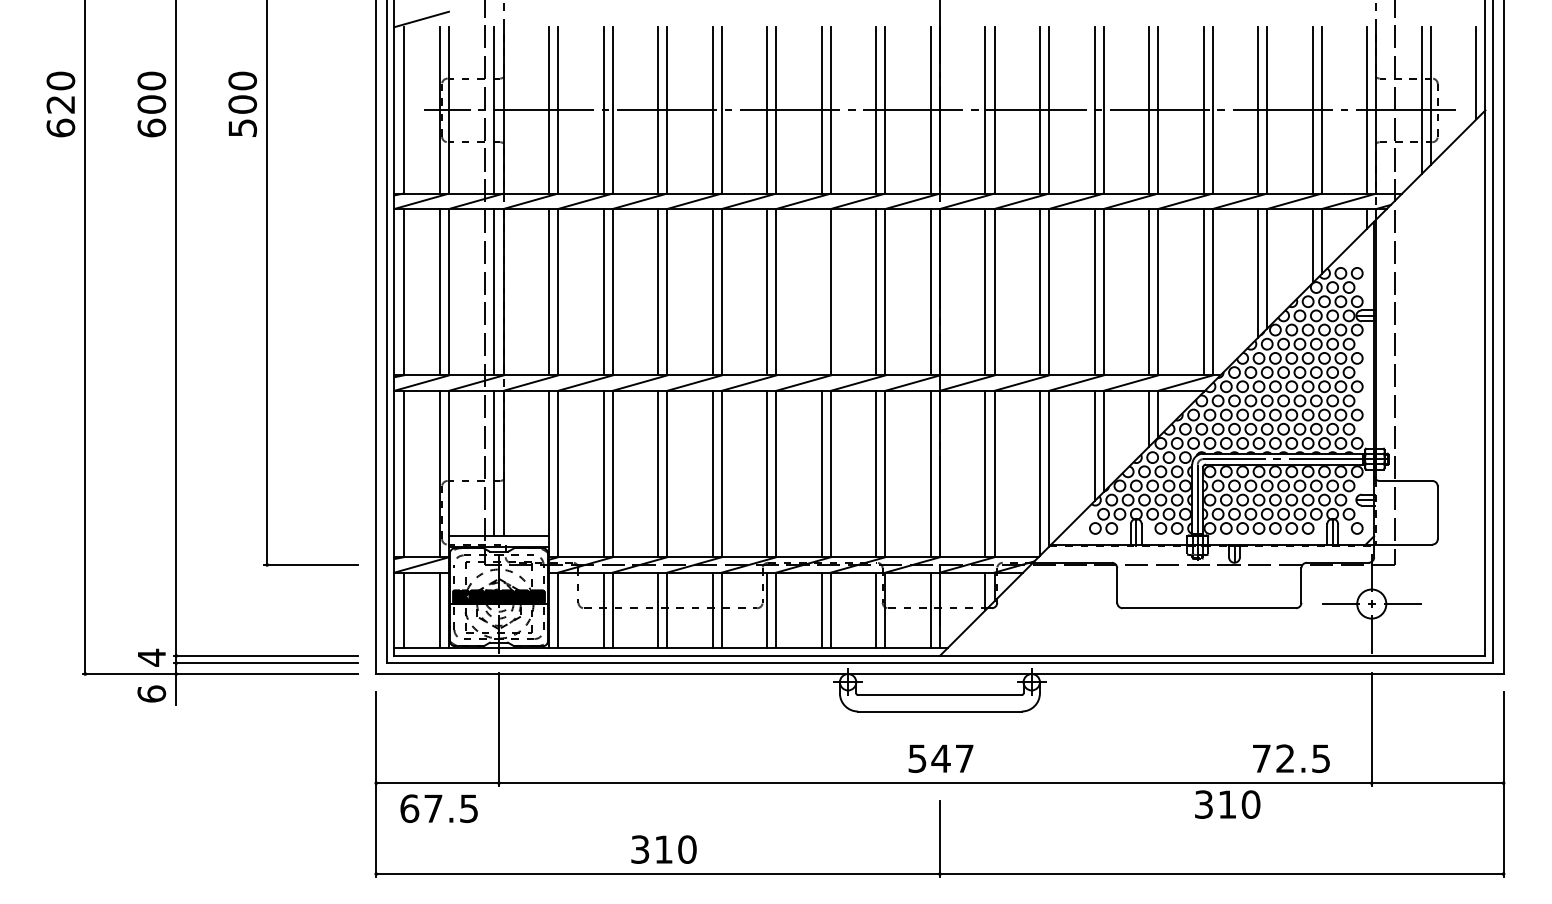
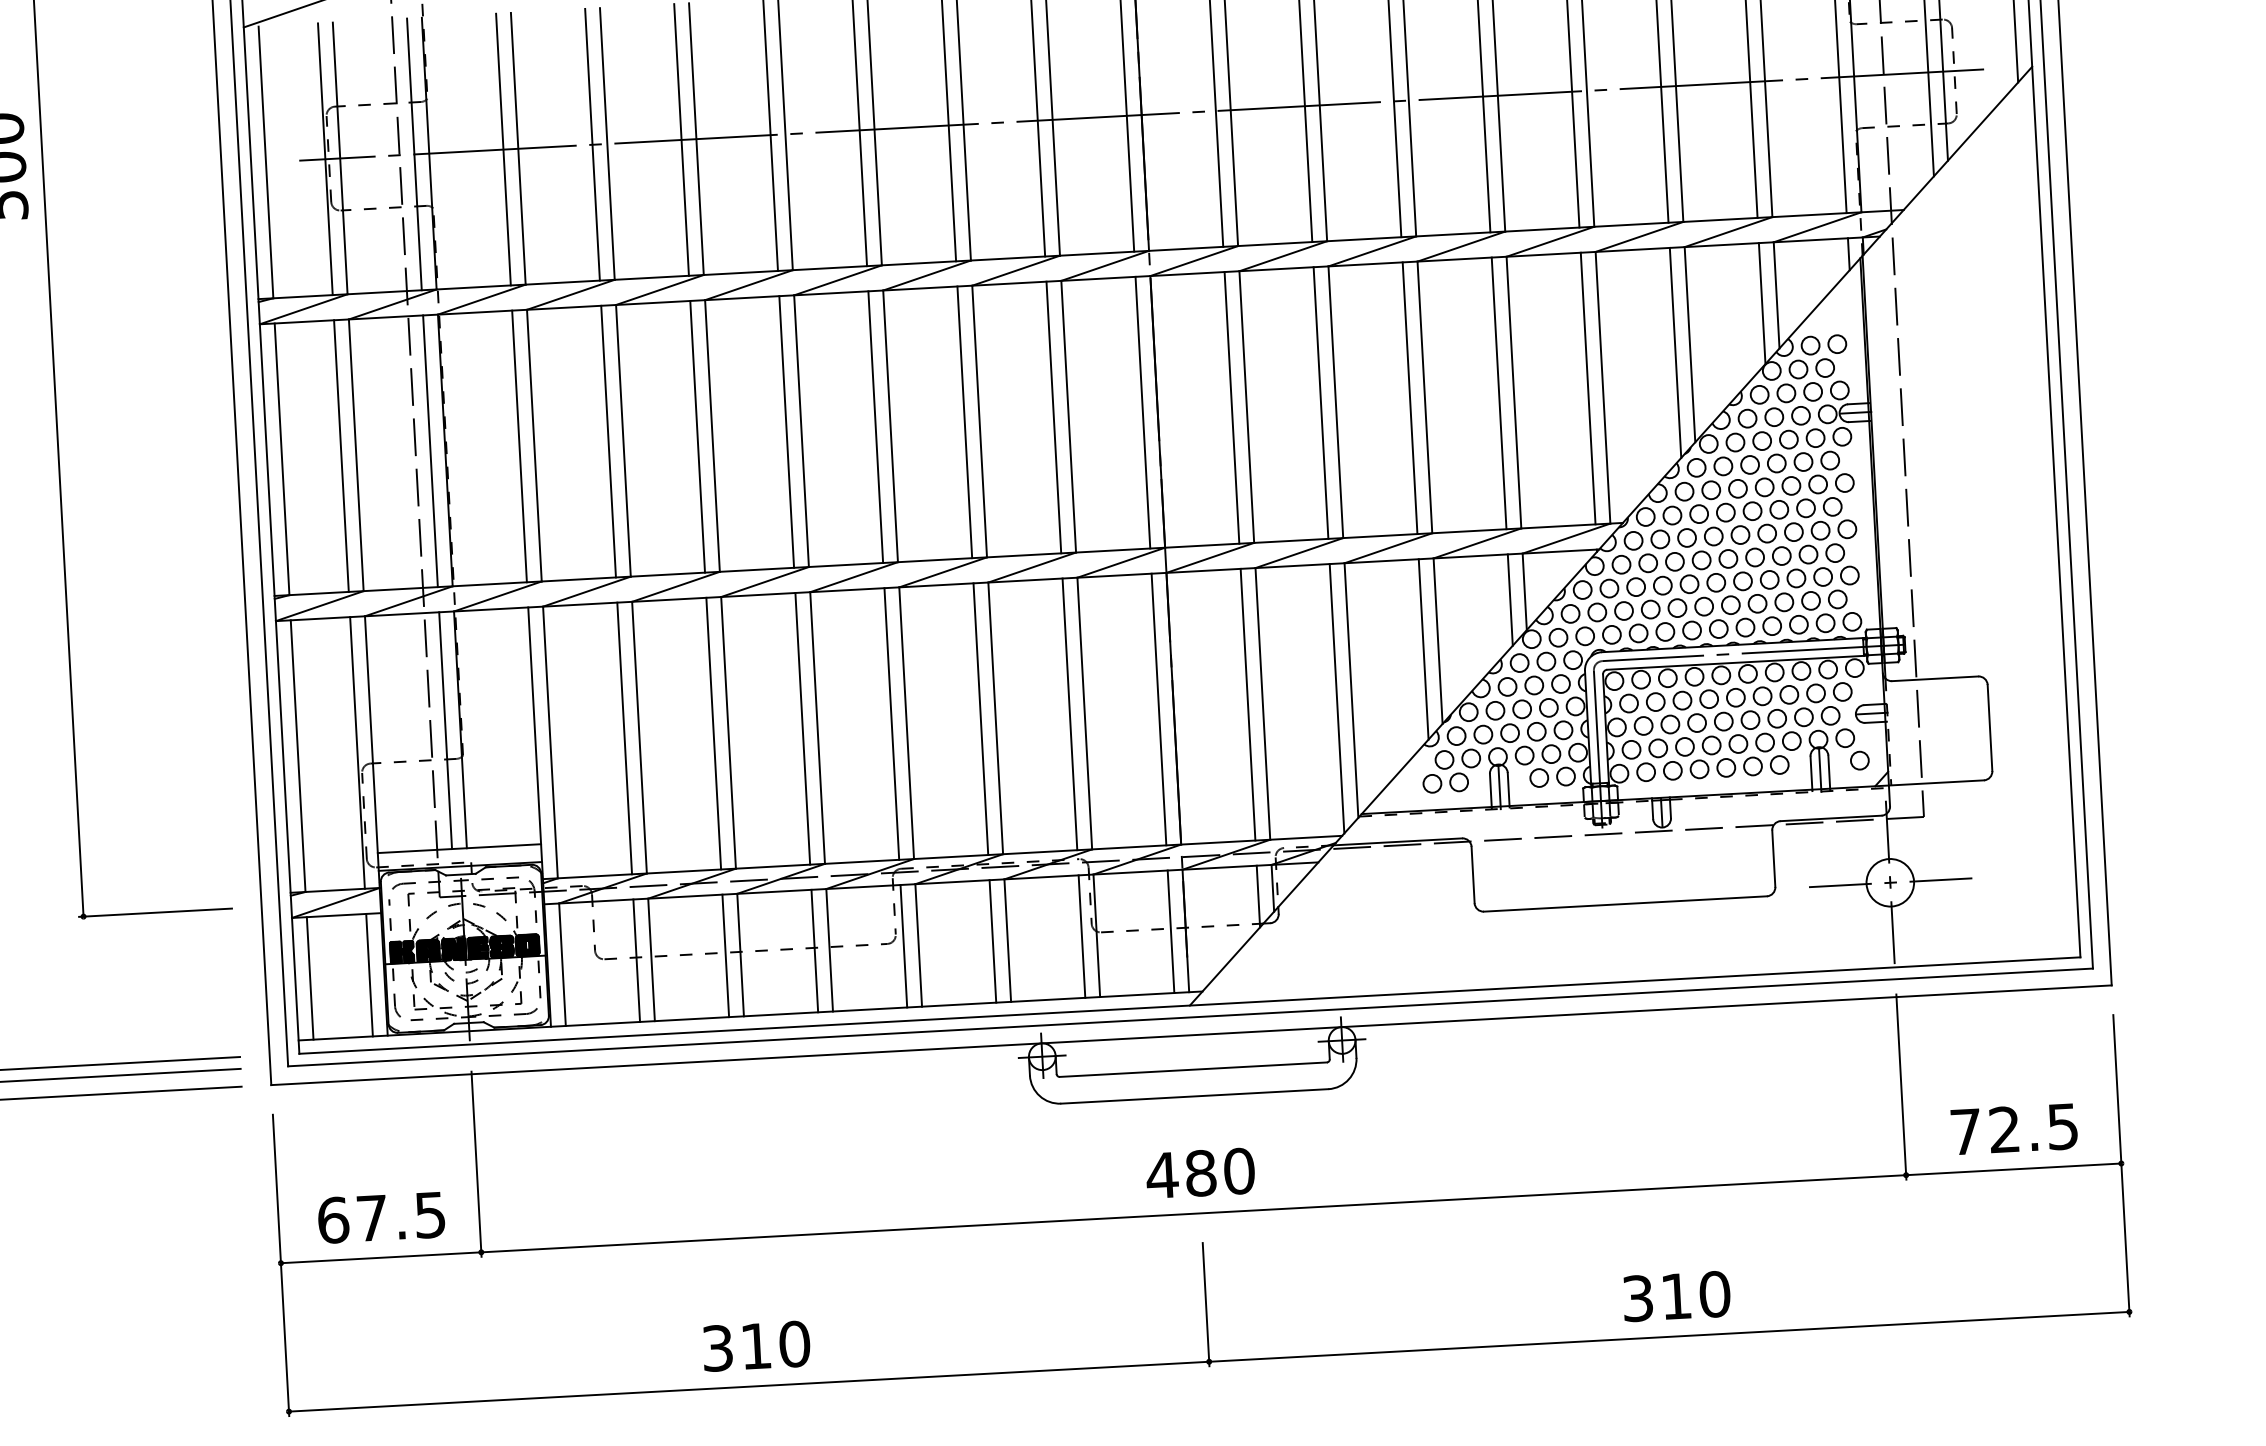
line: (821, 292) -> (964, 422), added
text: (940, 758) -> (1199, 1173), 547 -> 480
text: (1291, 758) -> (2014, 1128), moved
text: (1227, 804) -> (1676, 1296), moved
text: (438, 808) -> (380, 1217), moved

